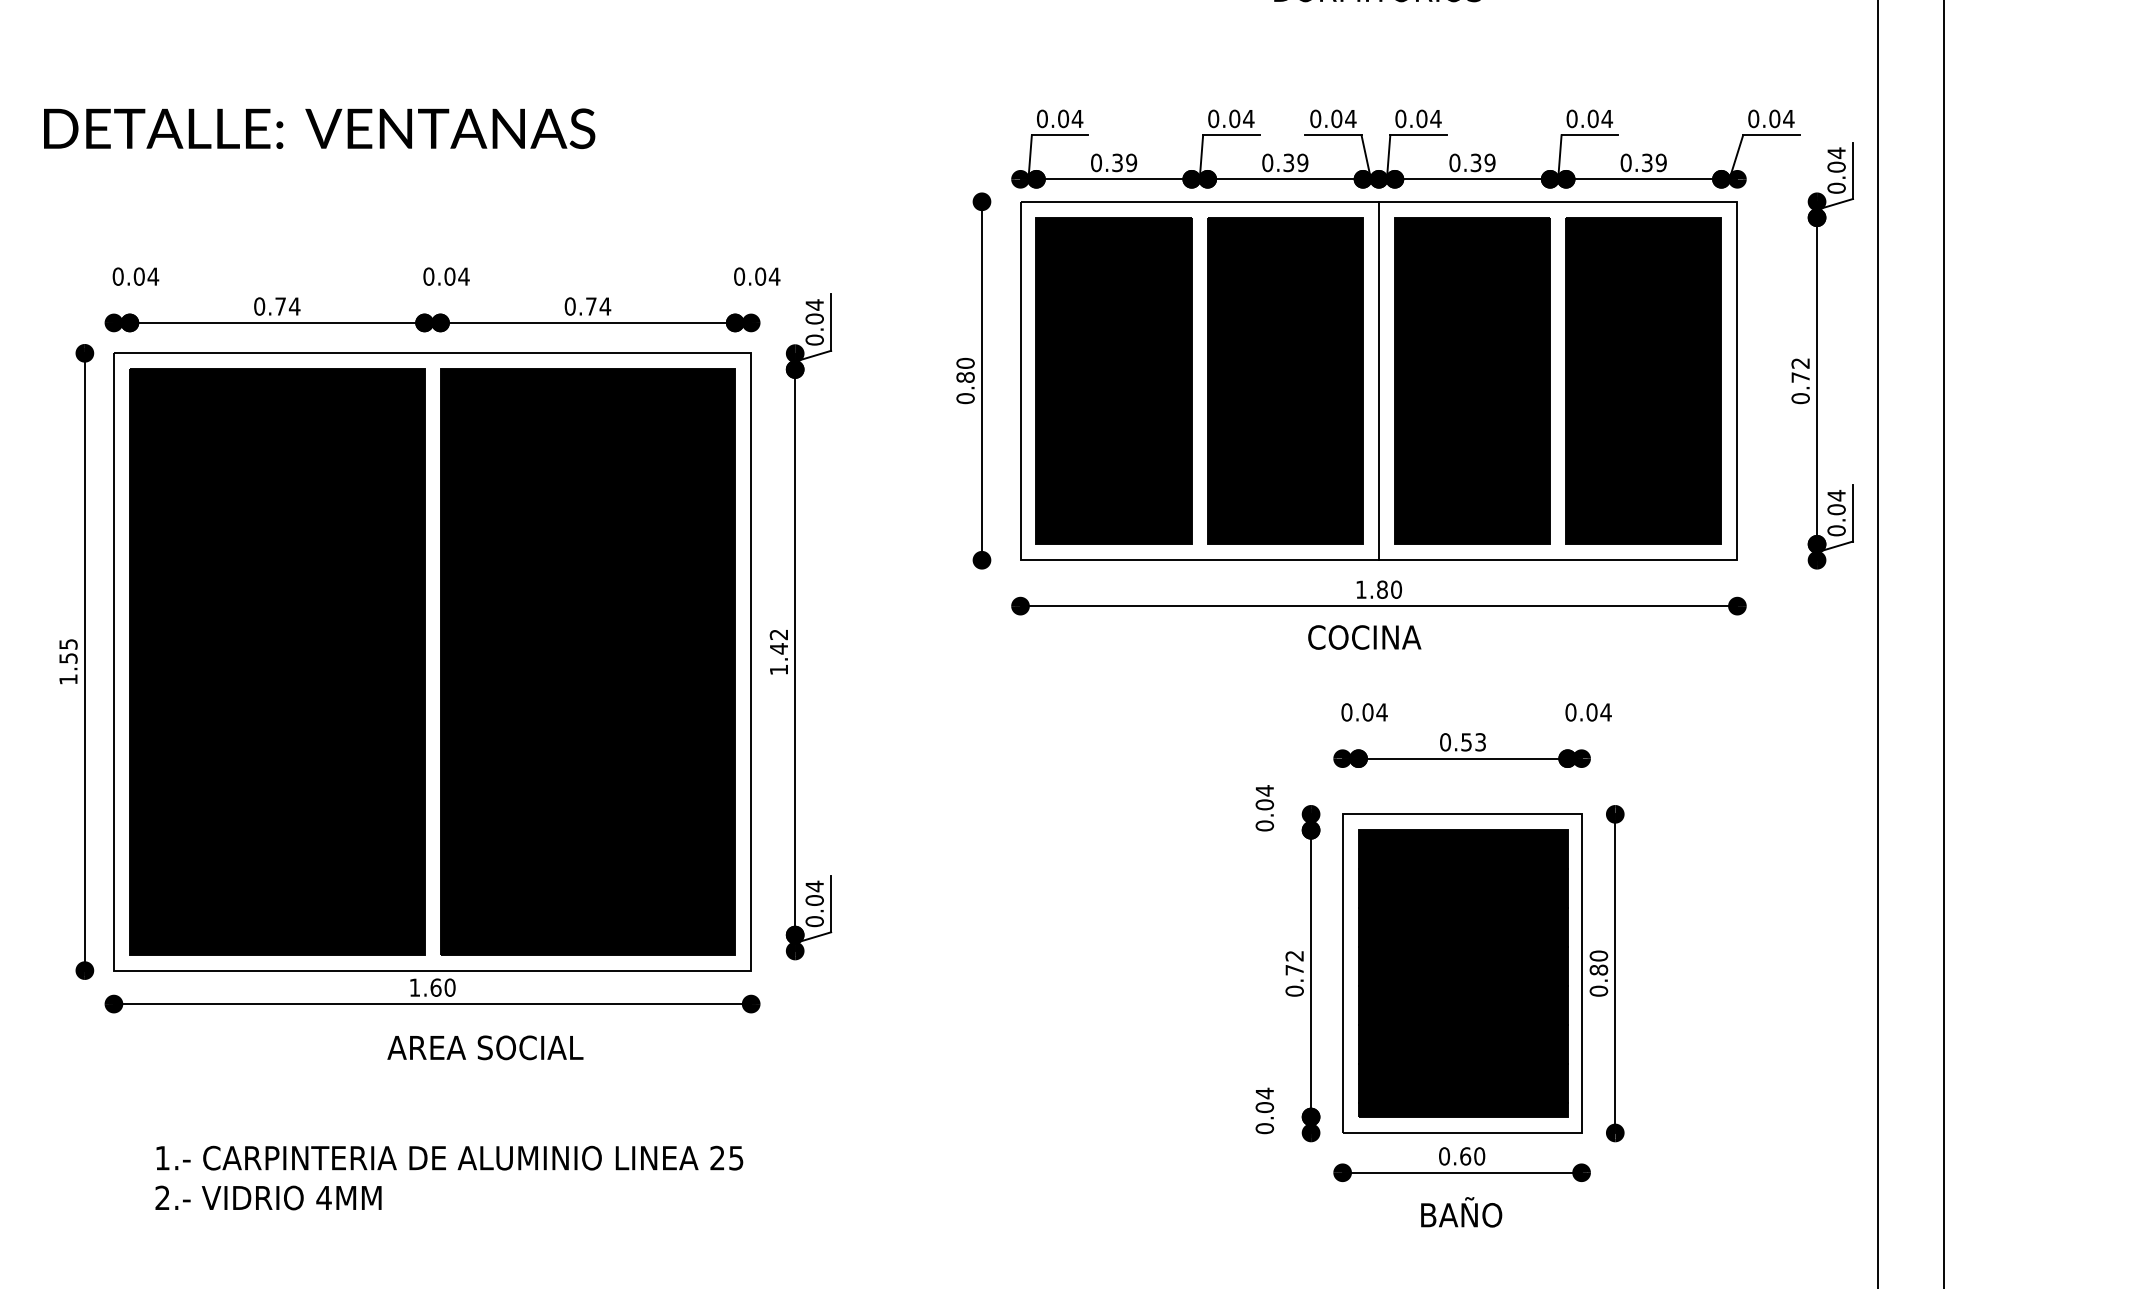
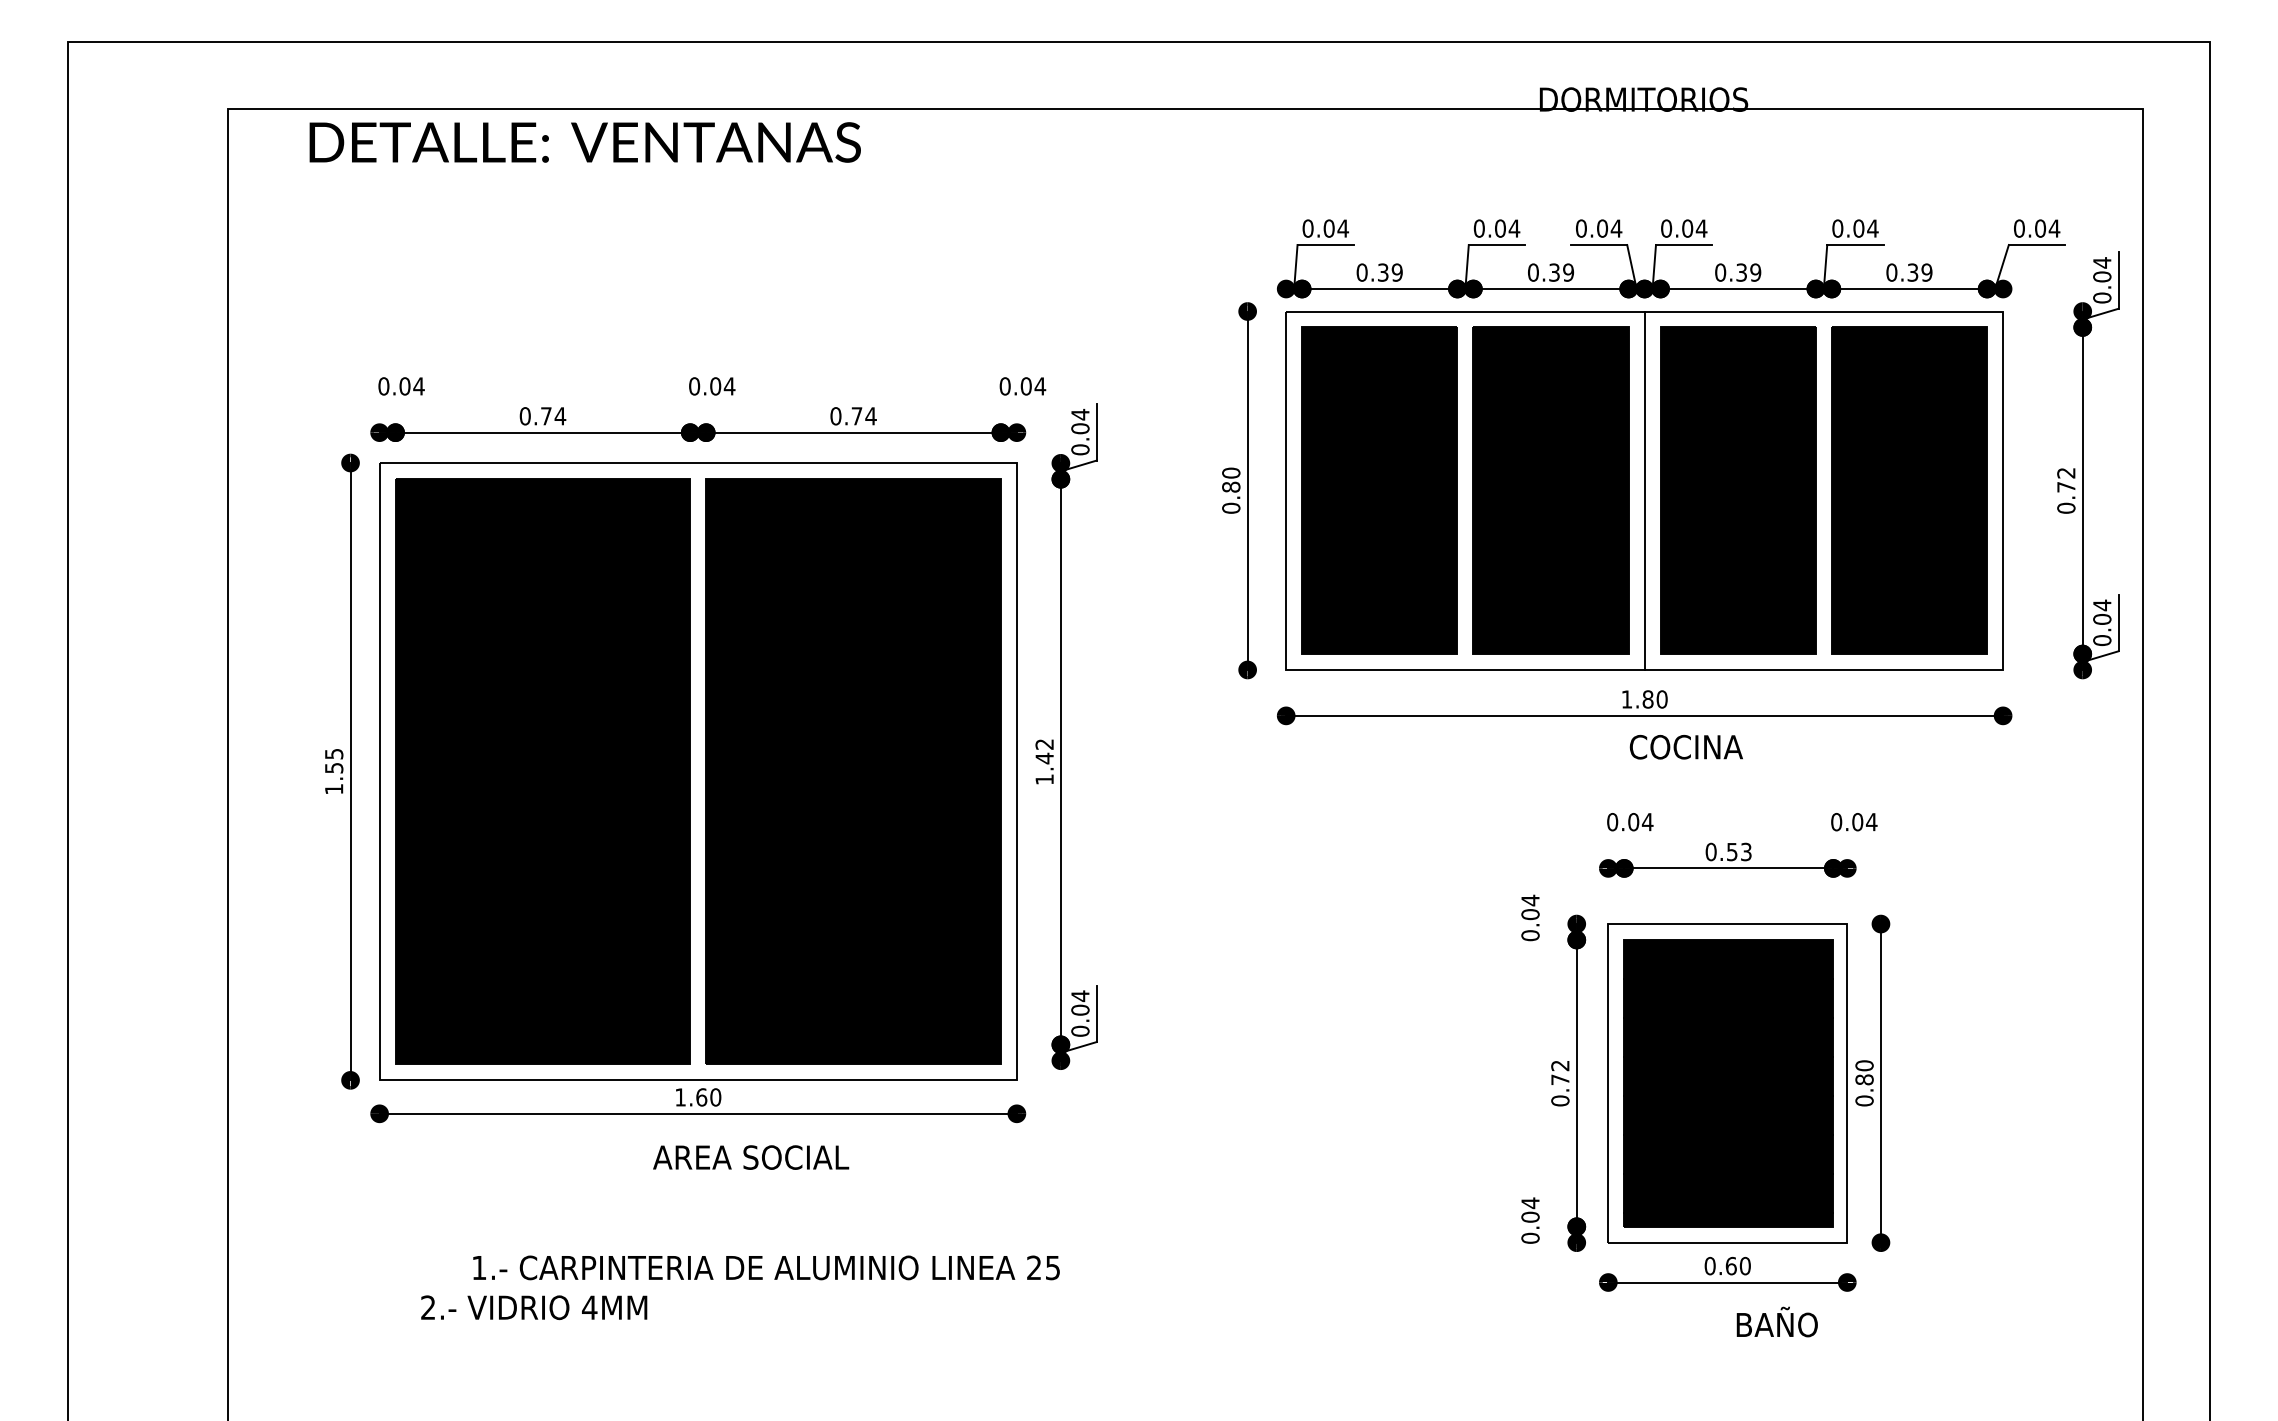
text: (318, 128) -> (584, 142), moved
text: (1363, 636) -> (1685, 746), moved
text: (449, 1157) -> (766, 1267), moved
text: (1460, 1211) -> (1776, 1321), moved

